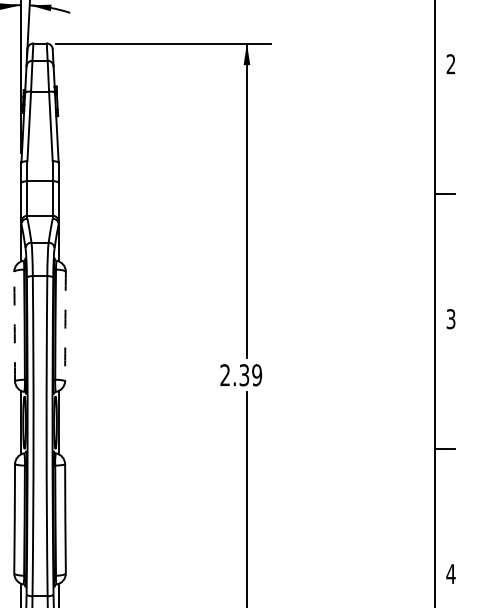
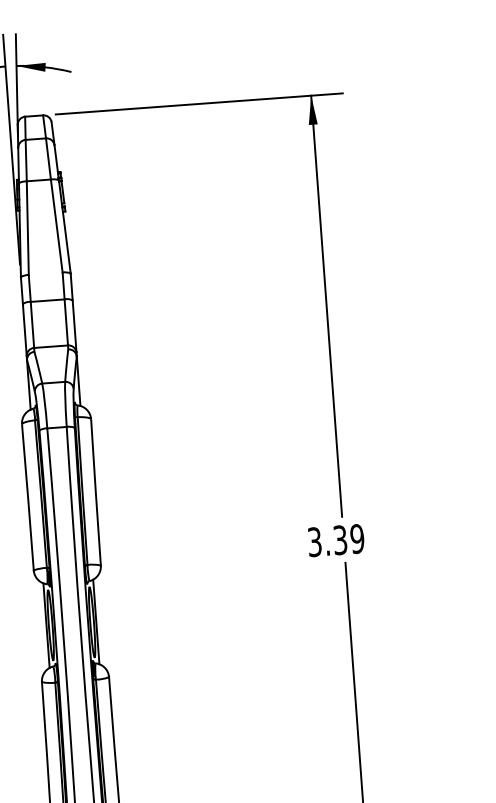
arc: (14, 326) -> (27, 497), dashed -> solid
arc: (65, 326) -> (96, 492), dashed -> solid
text: (224, 375) -> (313, 542), 2.39 -> 3.39

